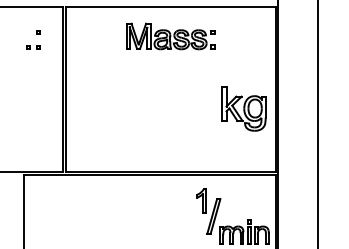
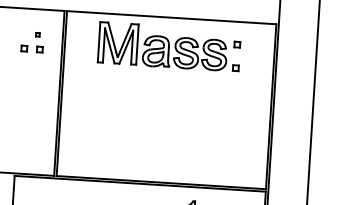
part: (170, 36) -> (169, 46), size x1.6
part: (33, 47) -> (32, 49), size x1.6
part: (243, 108) -> (237, 123), removed

